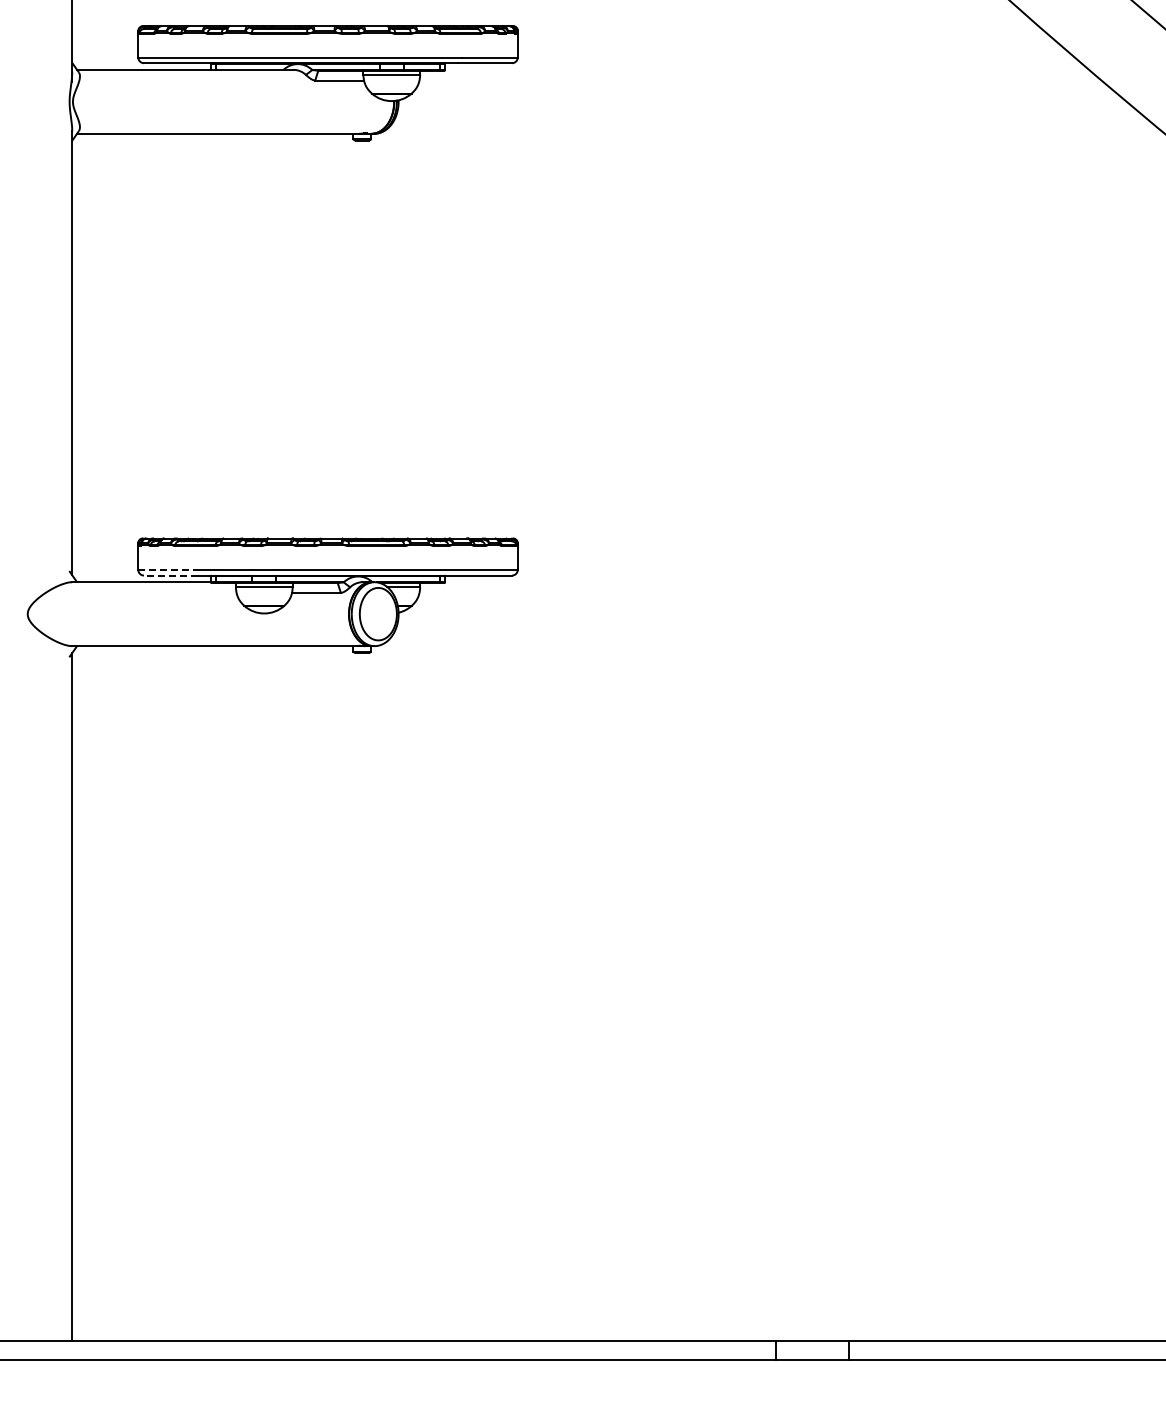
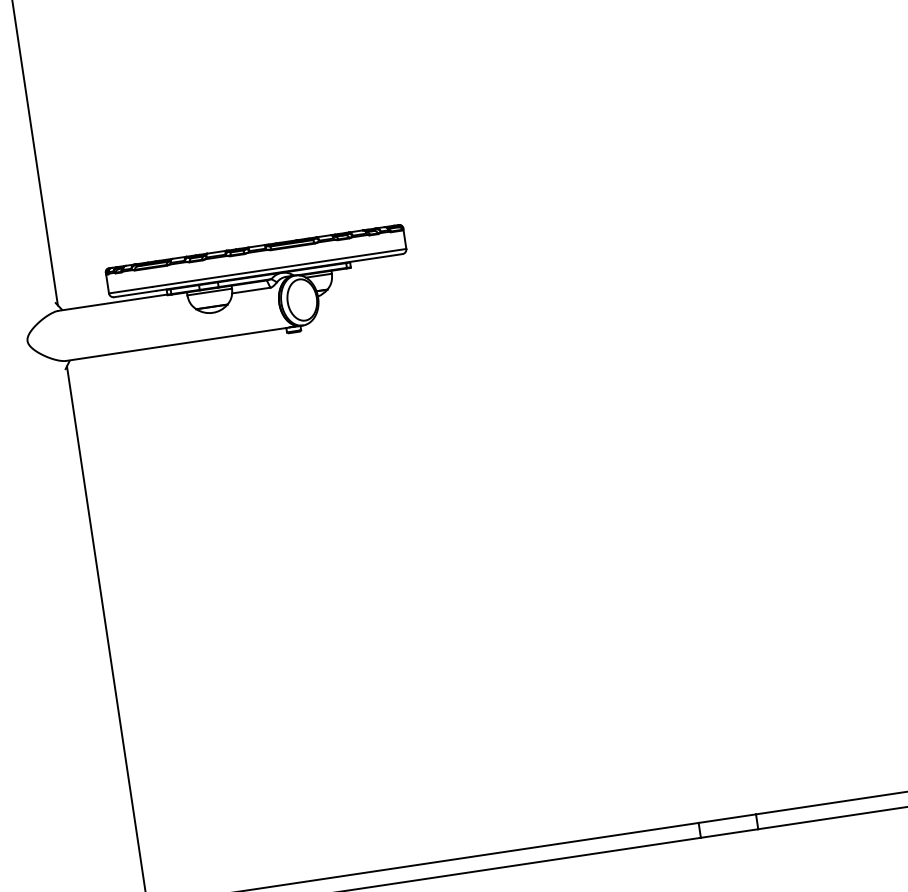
line: (166, 569) -> (131, 289), dashed -> solid
line: (170, 575) -> (134, 294), dashed -> solid

